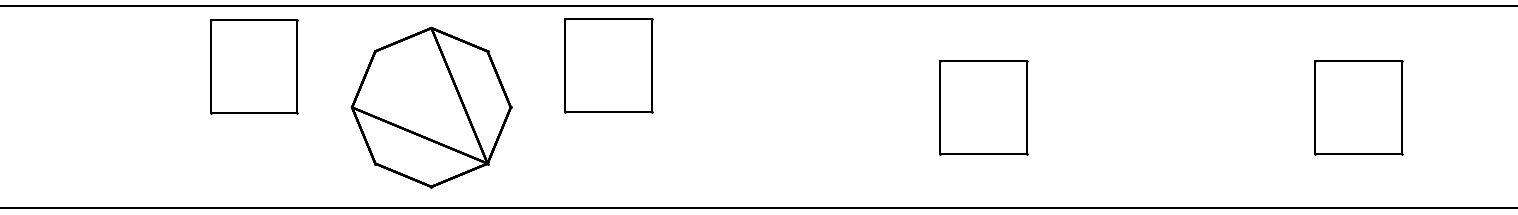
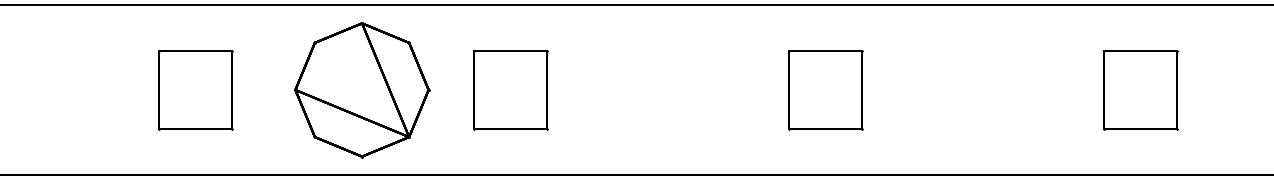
part: (608, 65) -> (510, 90), moved
part: (254, 66) -> (195, 90), moved

